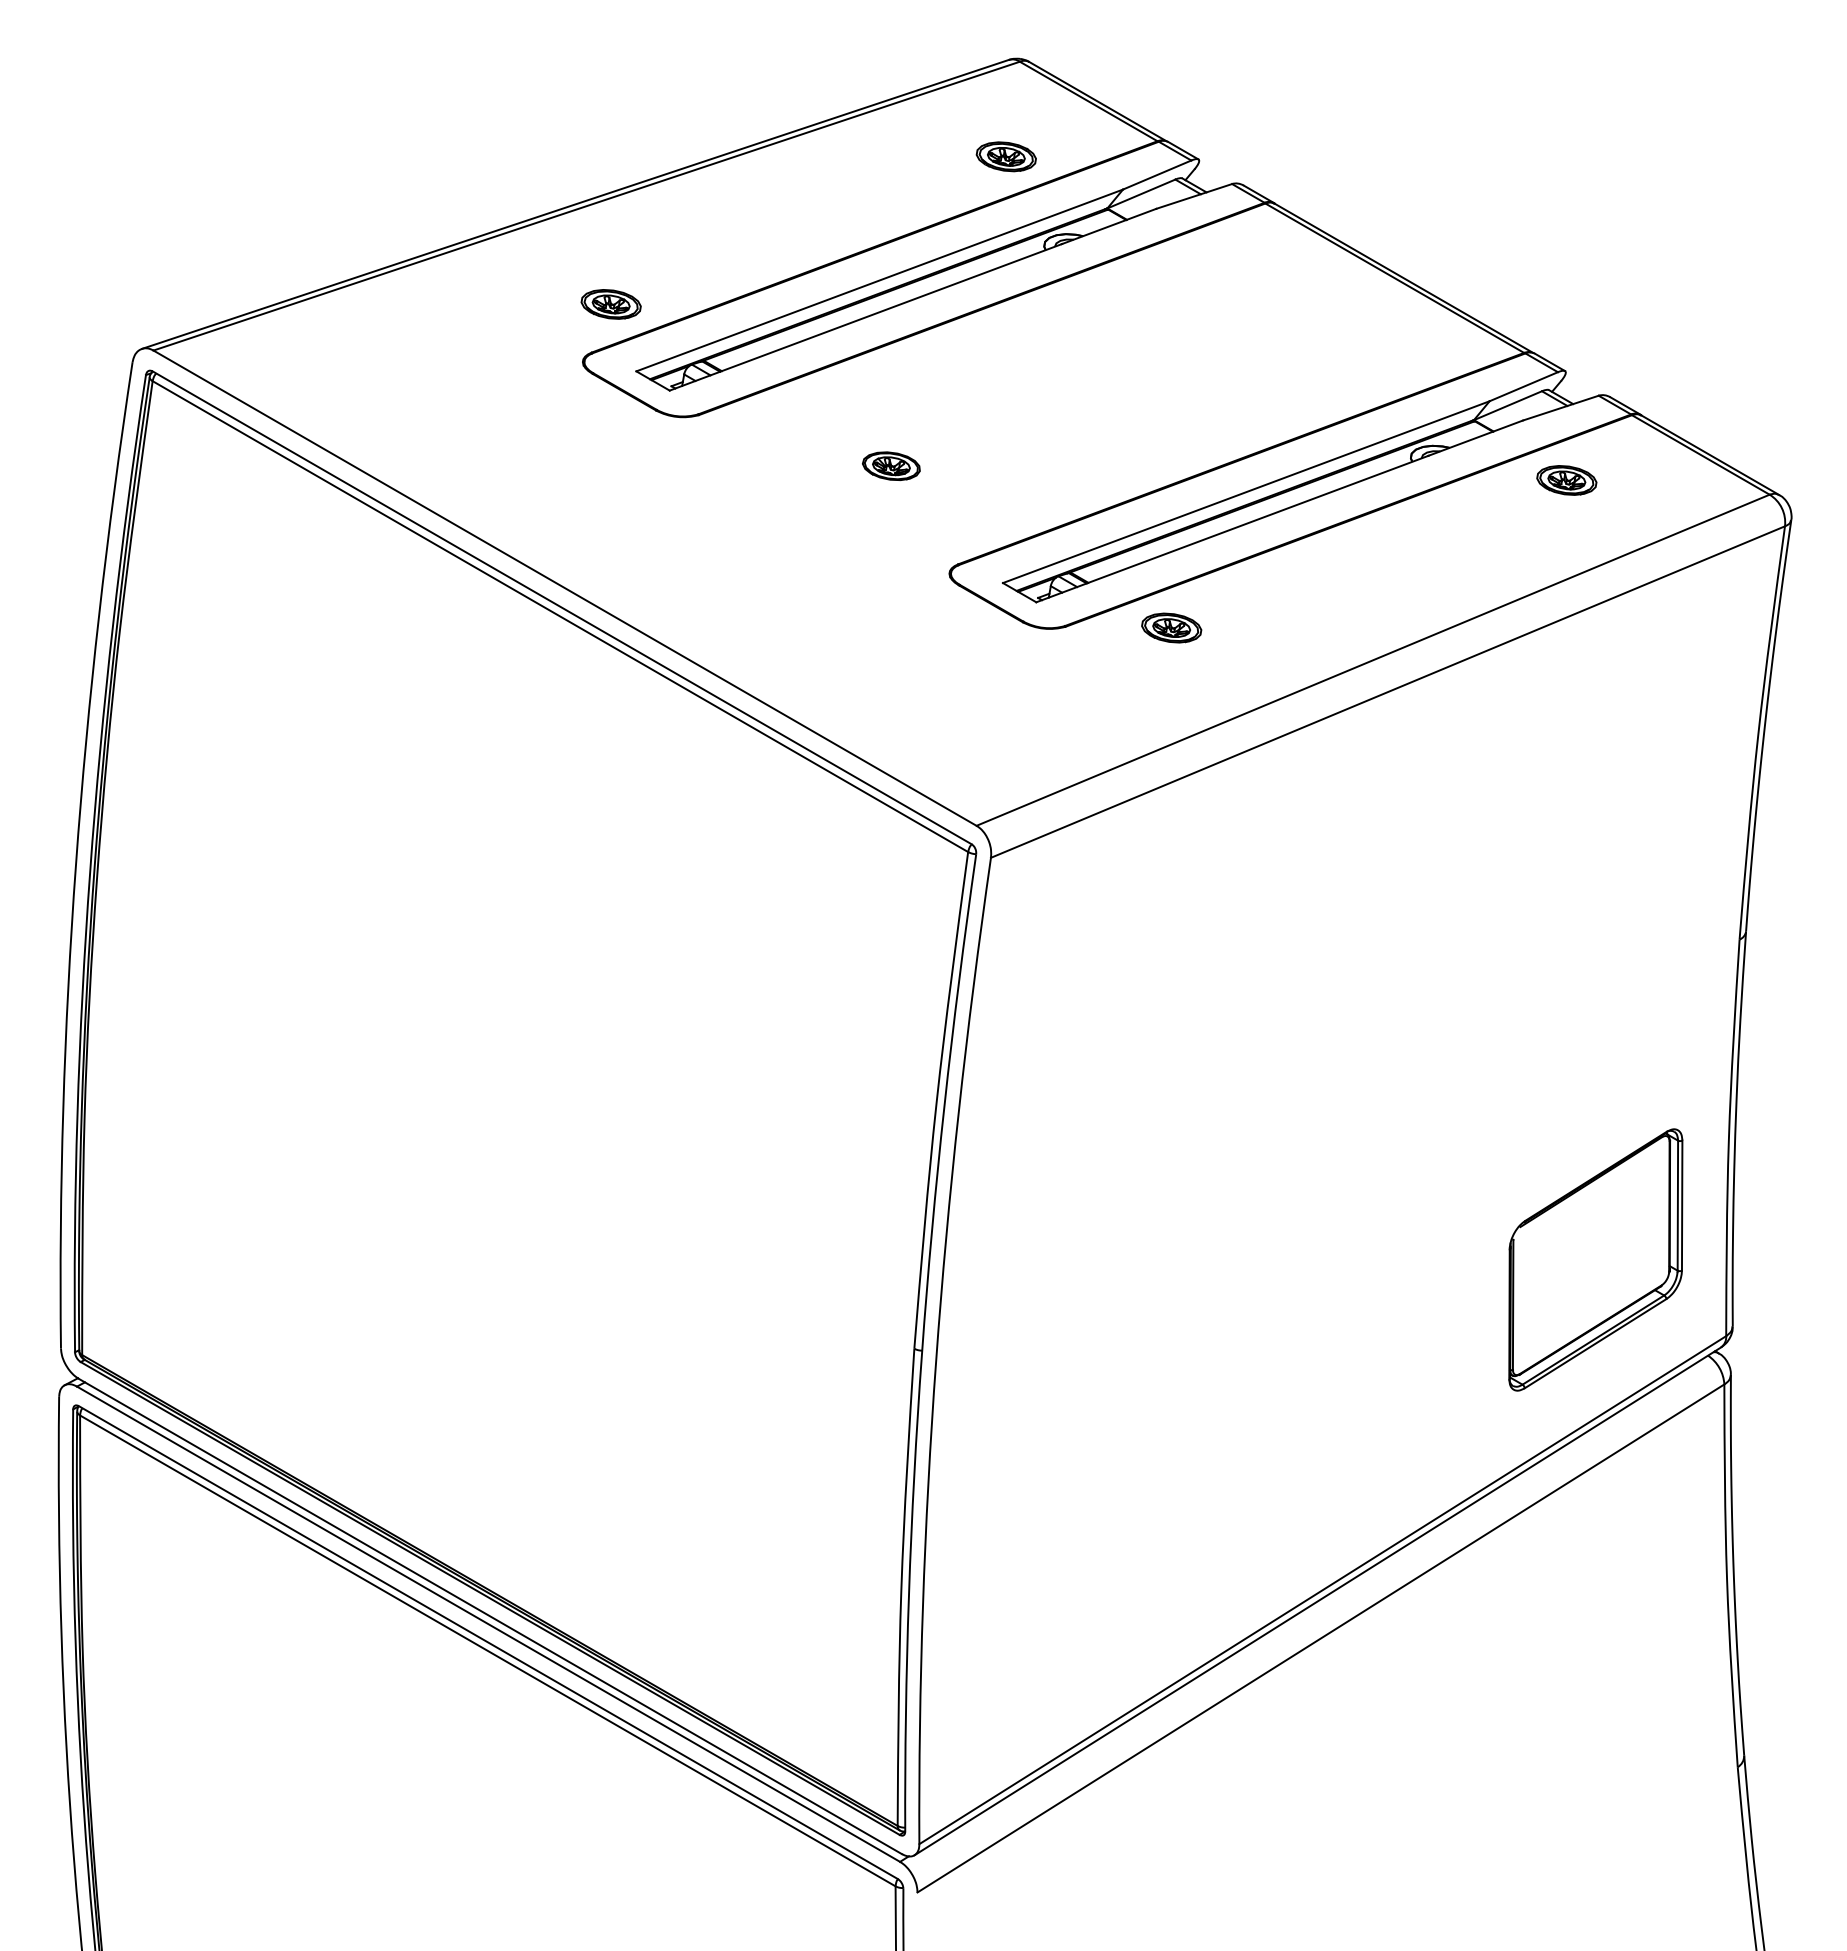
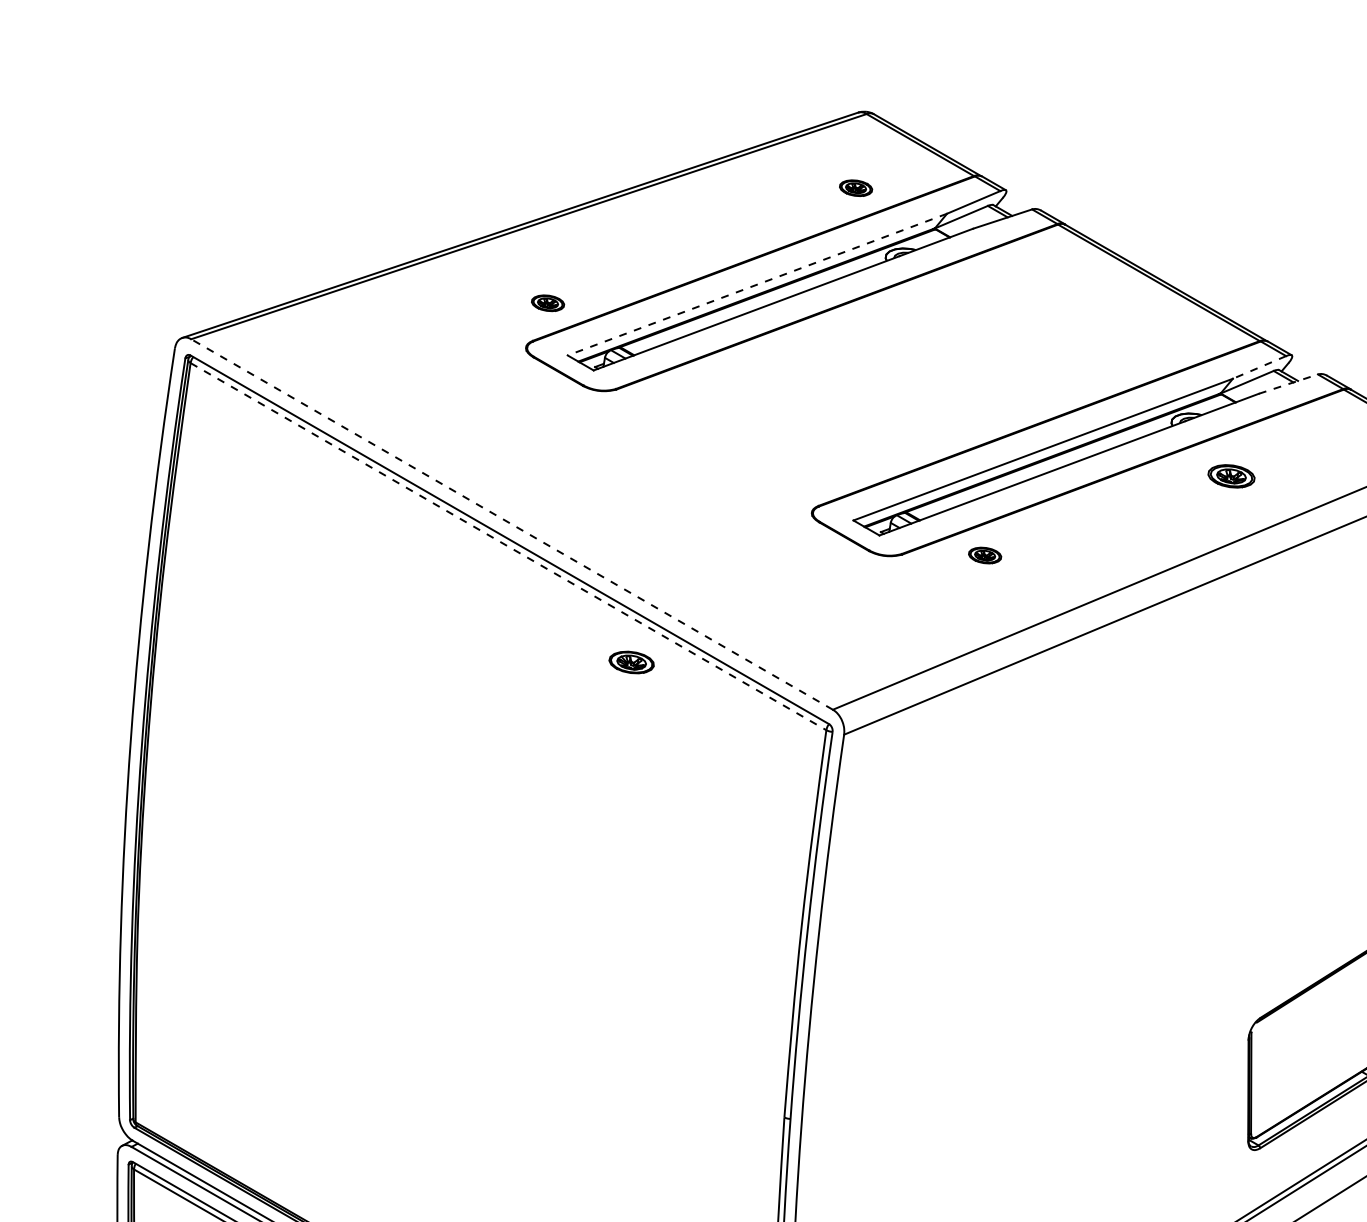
part: (1005, 156) -> (855, 187), size x0.7
line: (879, 280) -> (757, 284), solid -> dashed
part: (610, 304) -> (547, 303), size x0.7
line: (1523, 386) -> (1259, 367), solid -> dashed
line: (1560, 408) -> (1288, 384), solid -> dashed
part: (891, 465) -> (631, 661), moved
part: (1566, 480) -> (1231, 476), moved
line: (564, 587) -> (511, 523), solid -> dashed
line: (560, 616) -> (508, 546), solid -> dashed
part: (1171, 627) -> (984, 555), size x0.7

